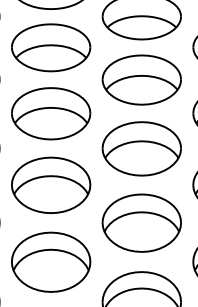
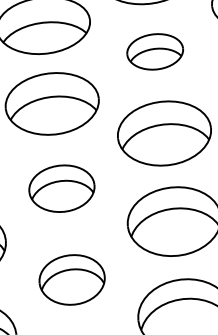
part: (141, 79) -> (154, 51), size x0.6
part: (51, 184) -> (62, 187), size x0.7
part: (51, 261) -> (72, 279), size x0.7

